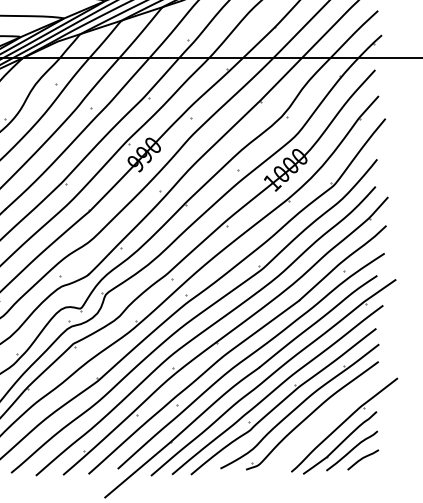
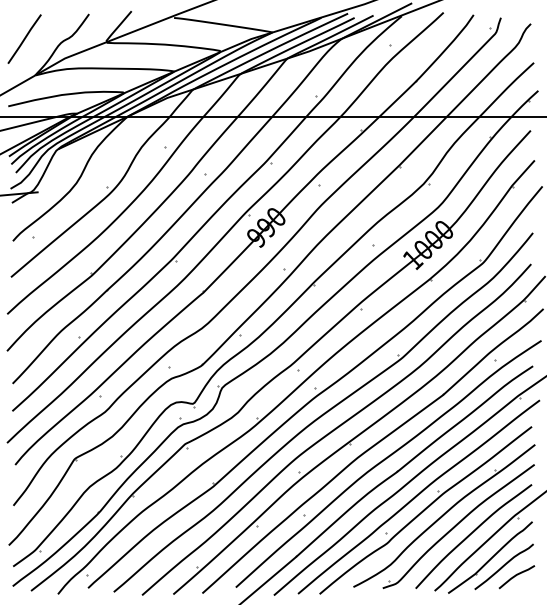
curve: (323, 422) -> (471, 534), added

